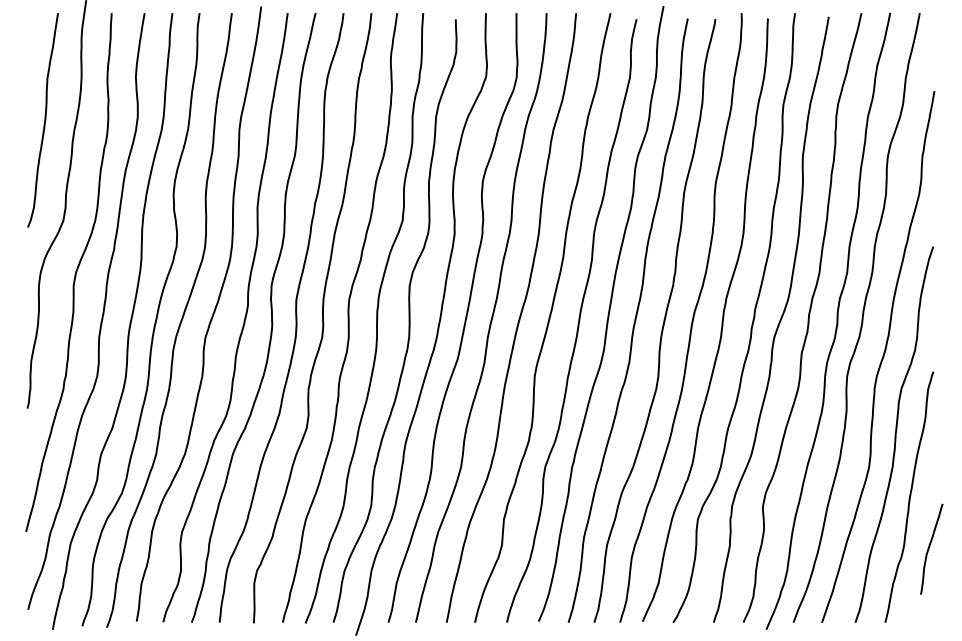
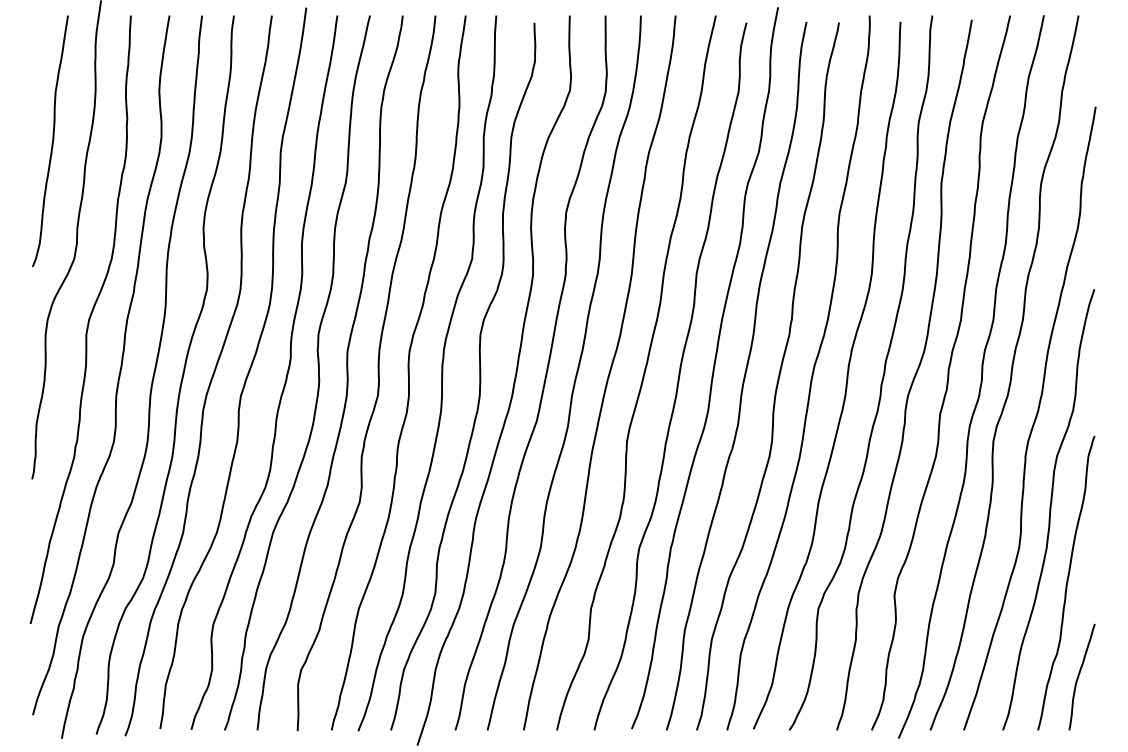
curve: (929, 548) -> (1079, 676), moved

